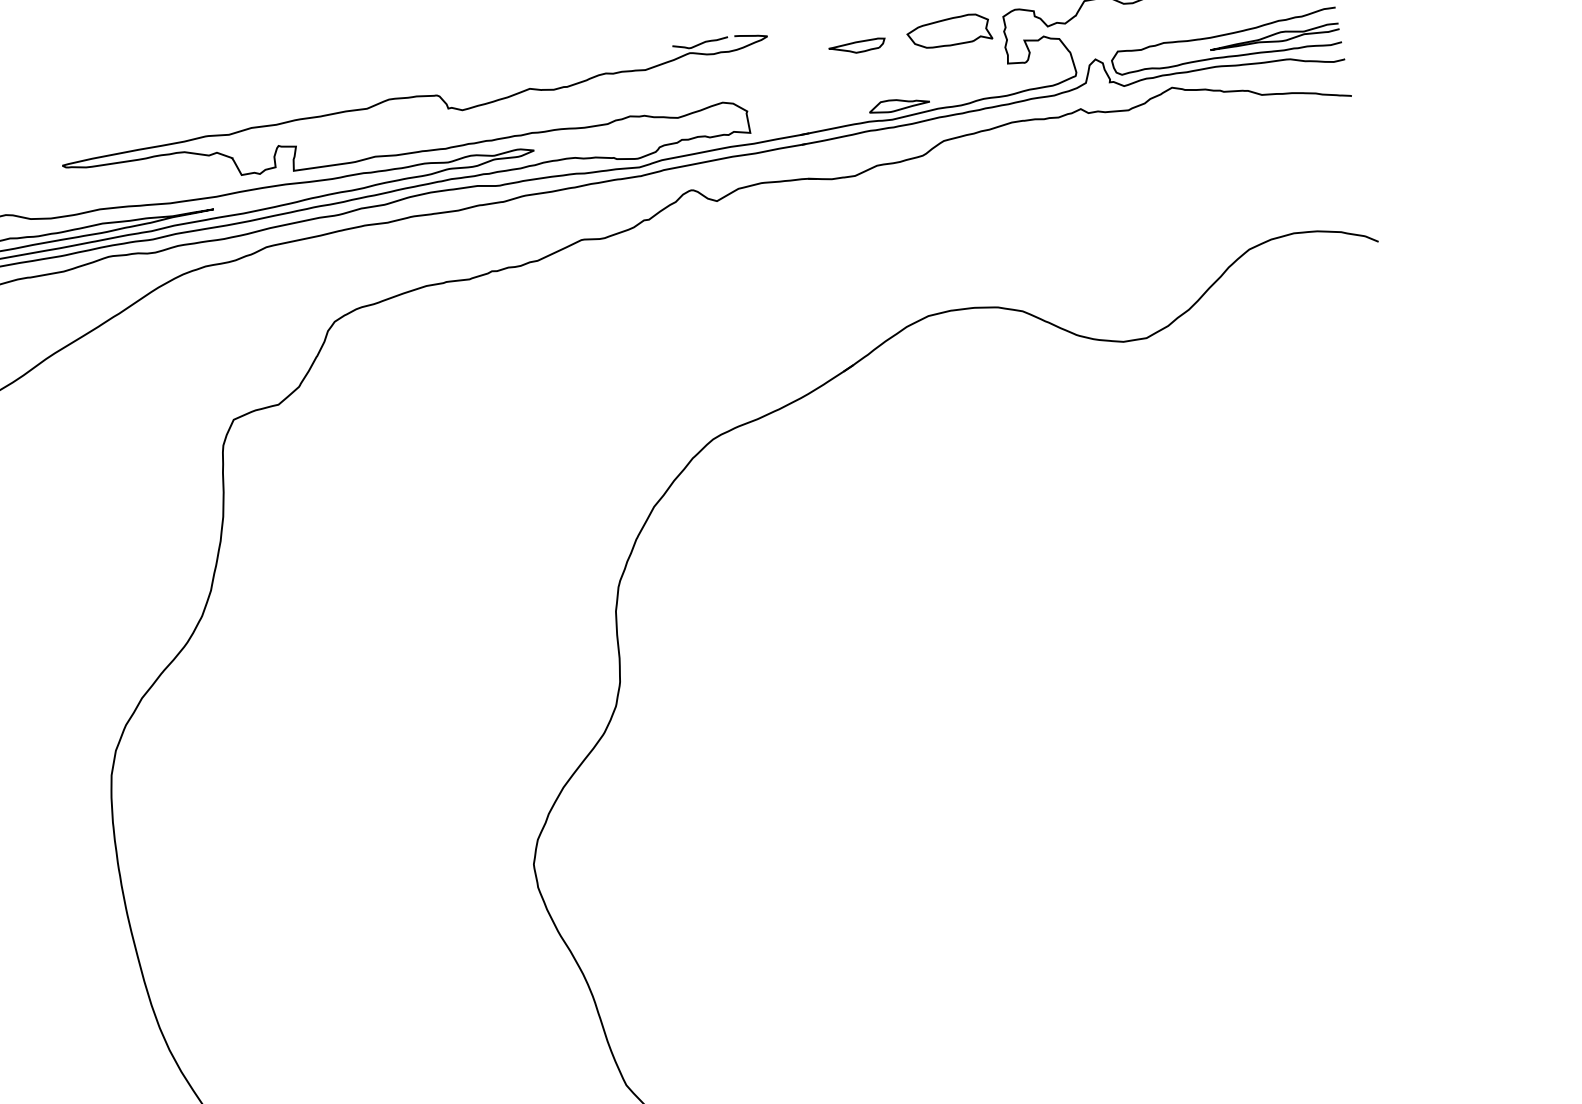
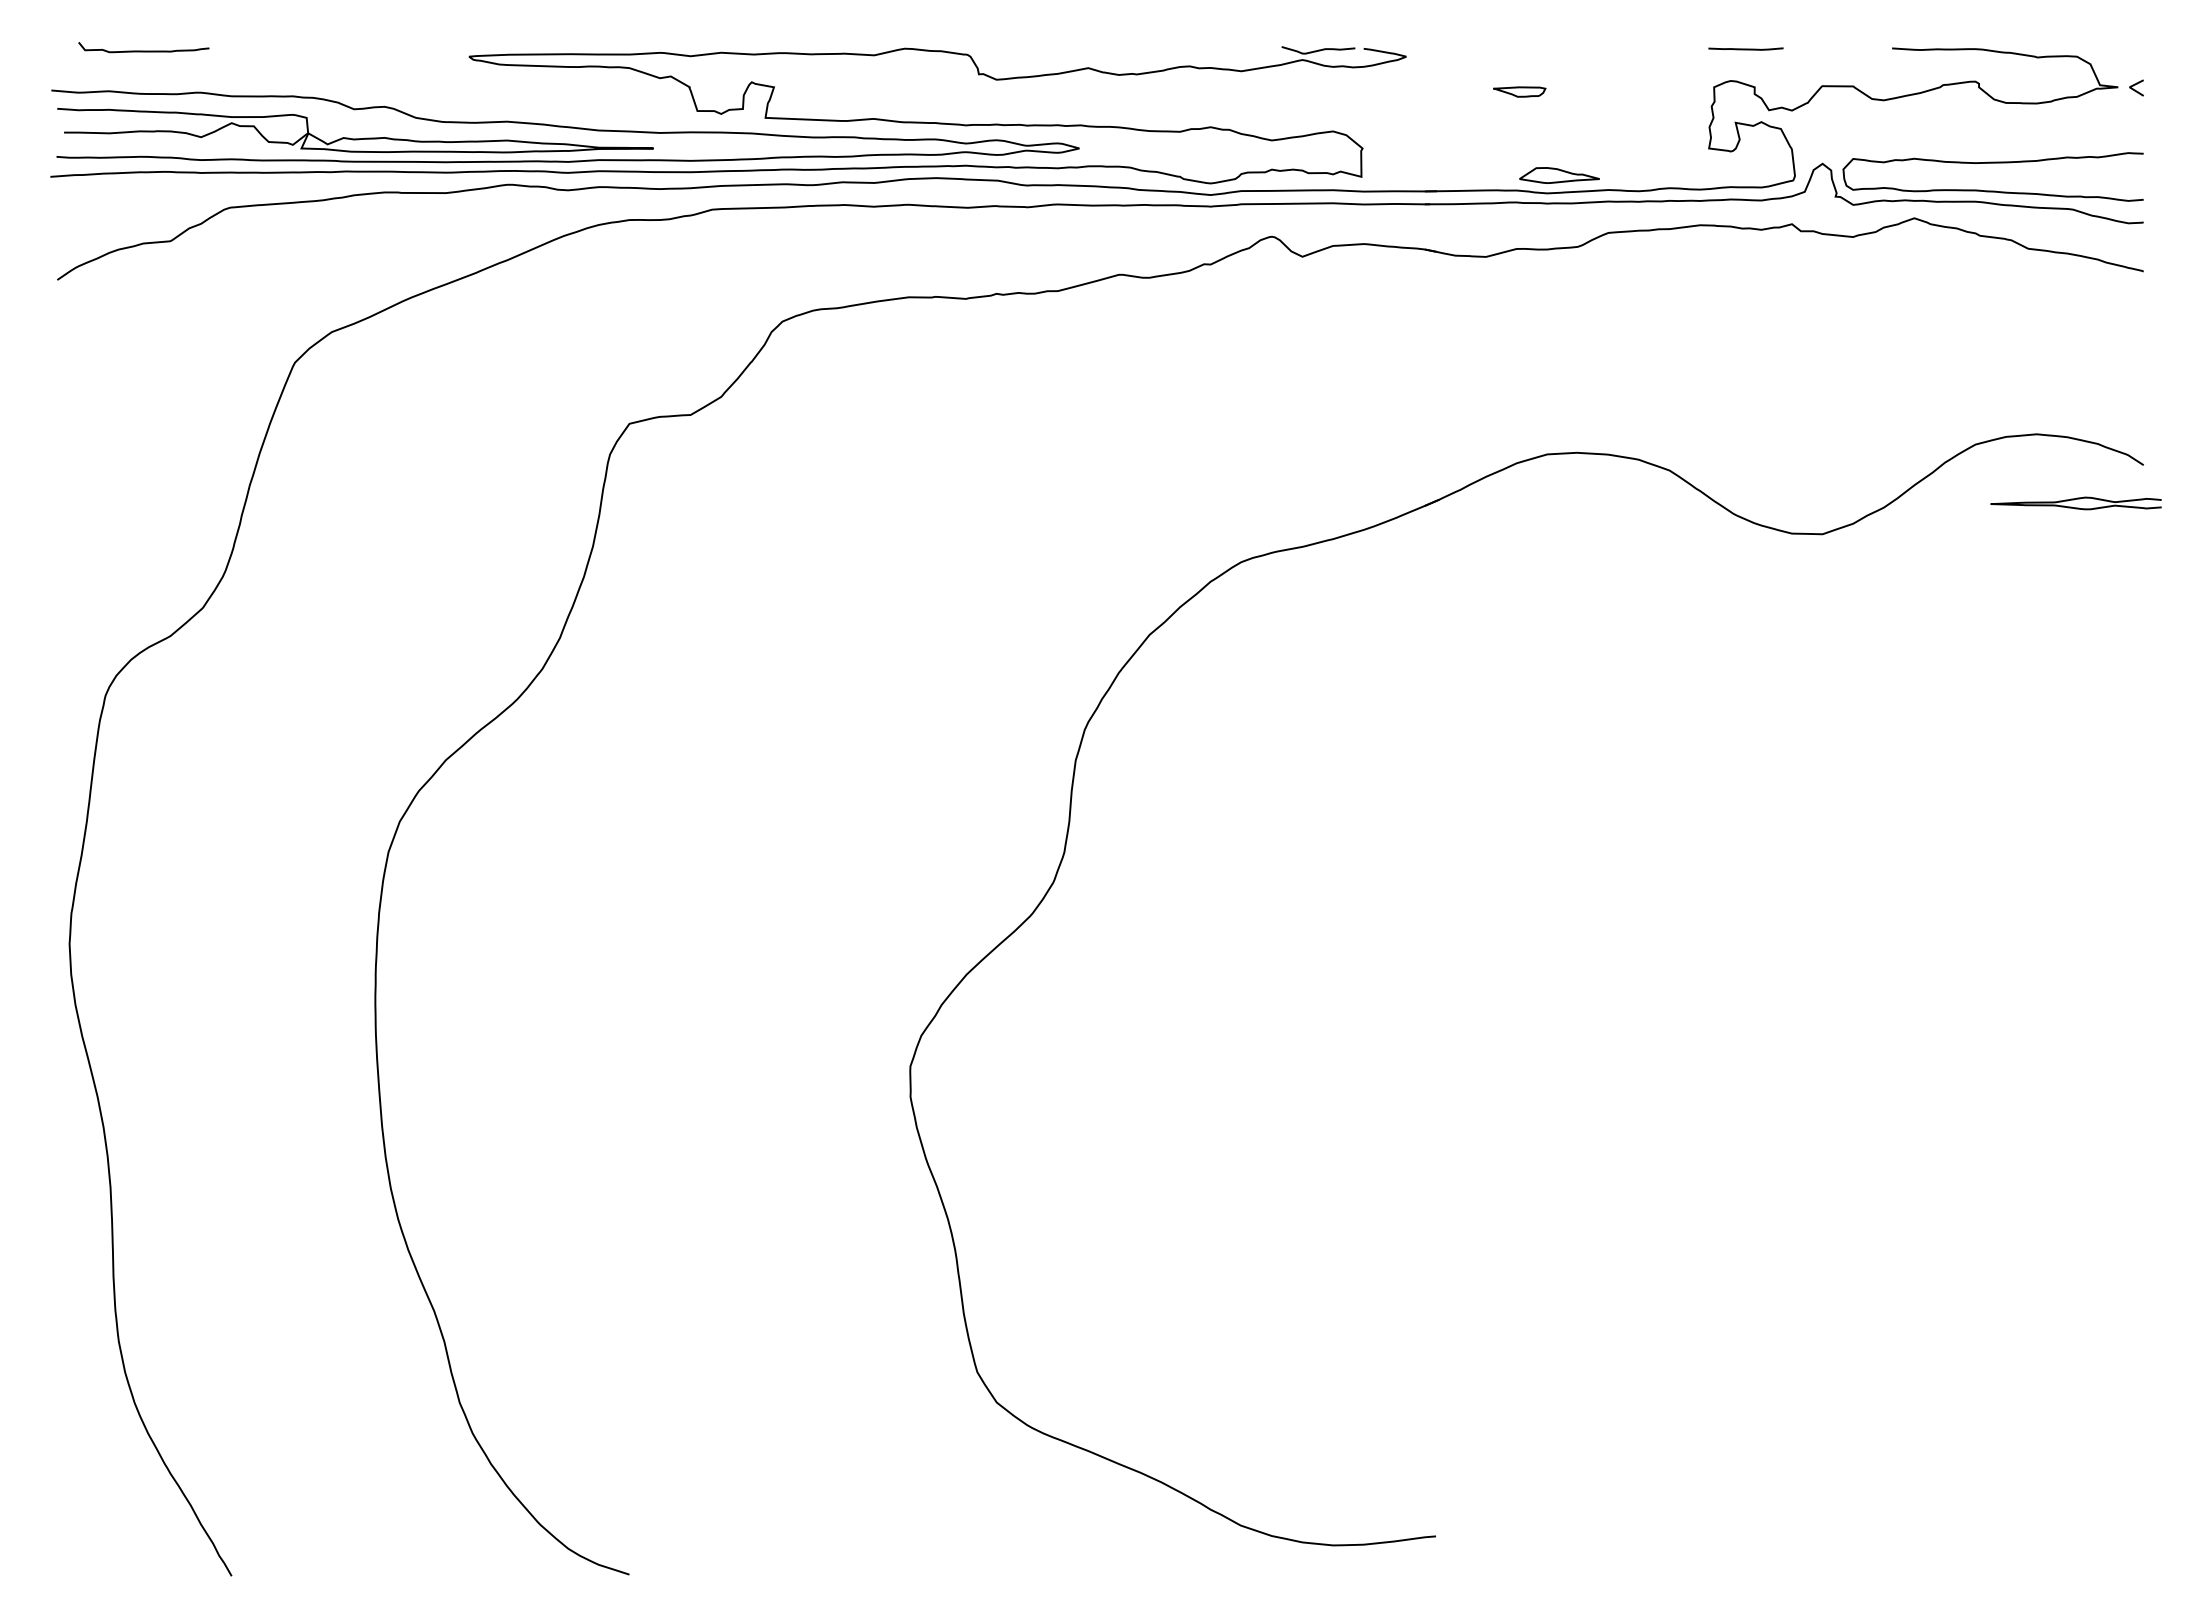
part: (948, 32) -> (1640, 94), removed
curve: (1273, 35) -> (2074, 500), moved
part: (857, 46) -> (1519, 91), size x0.7

